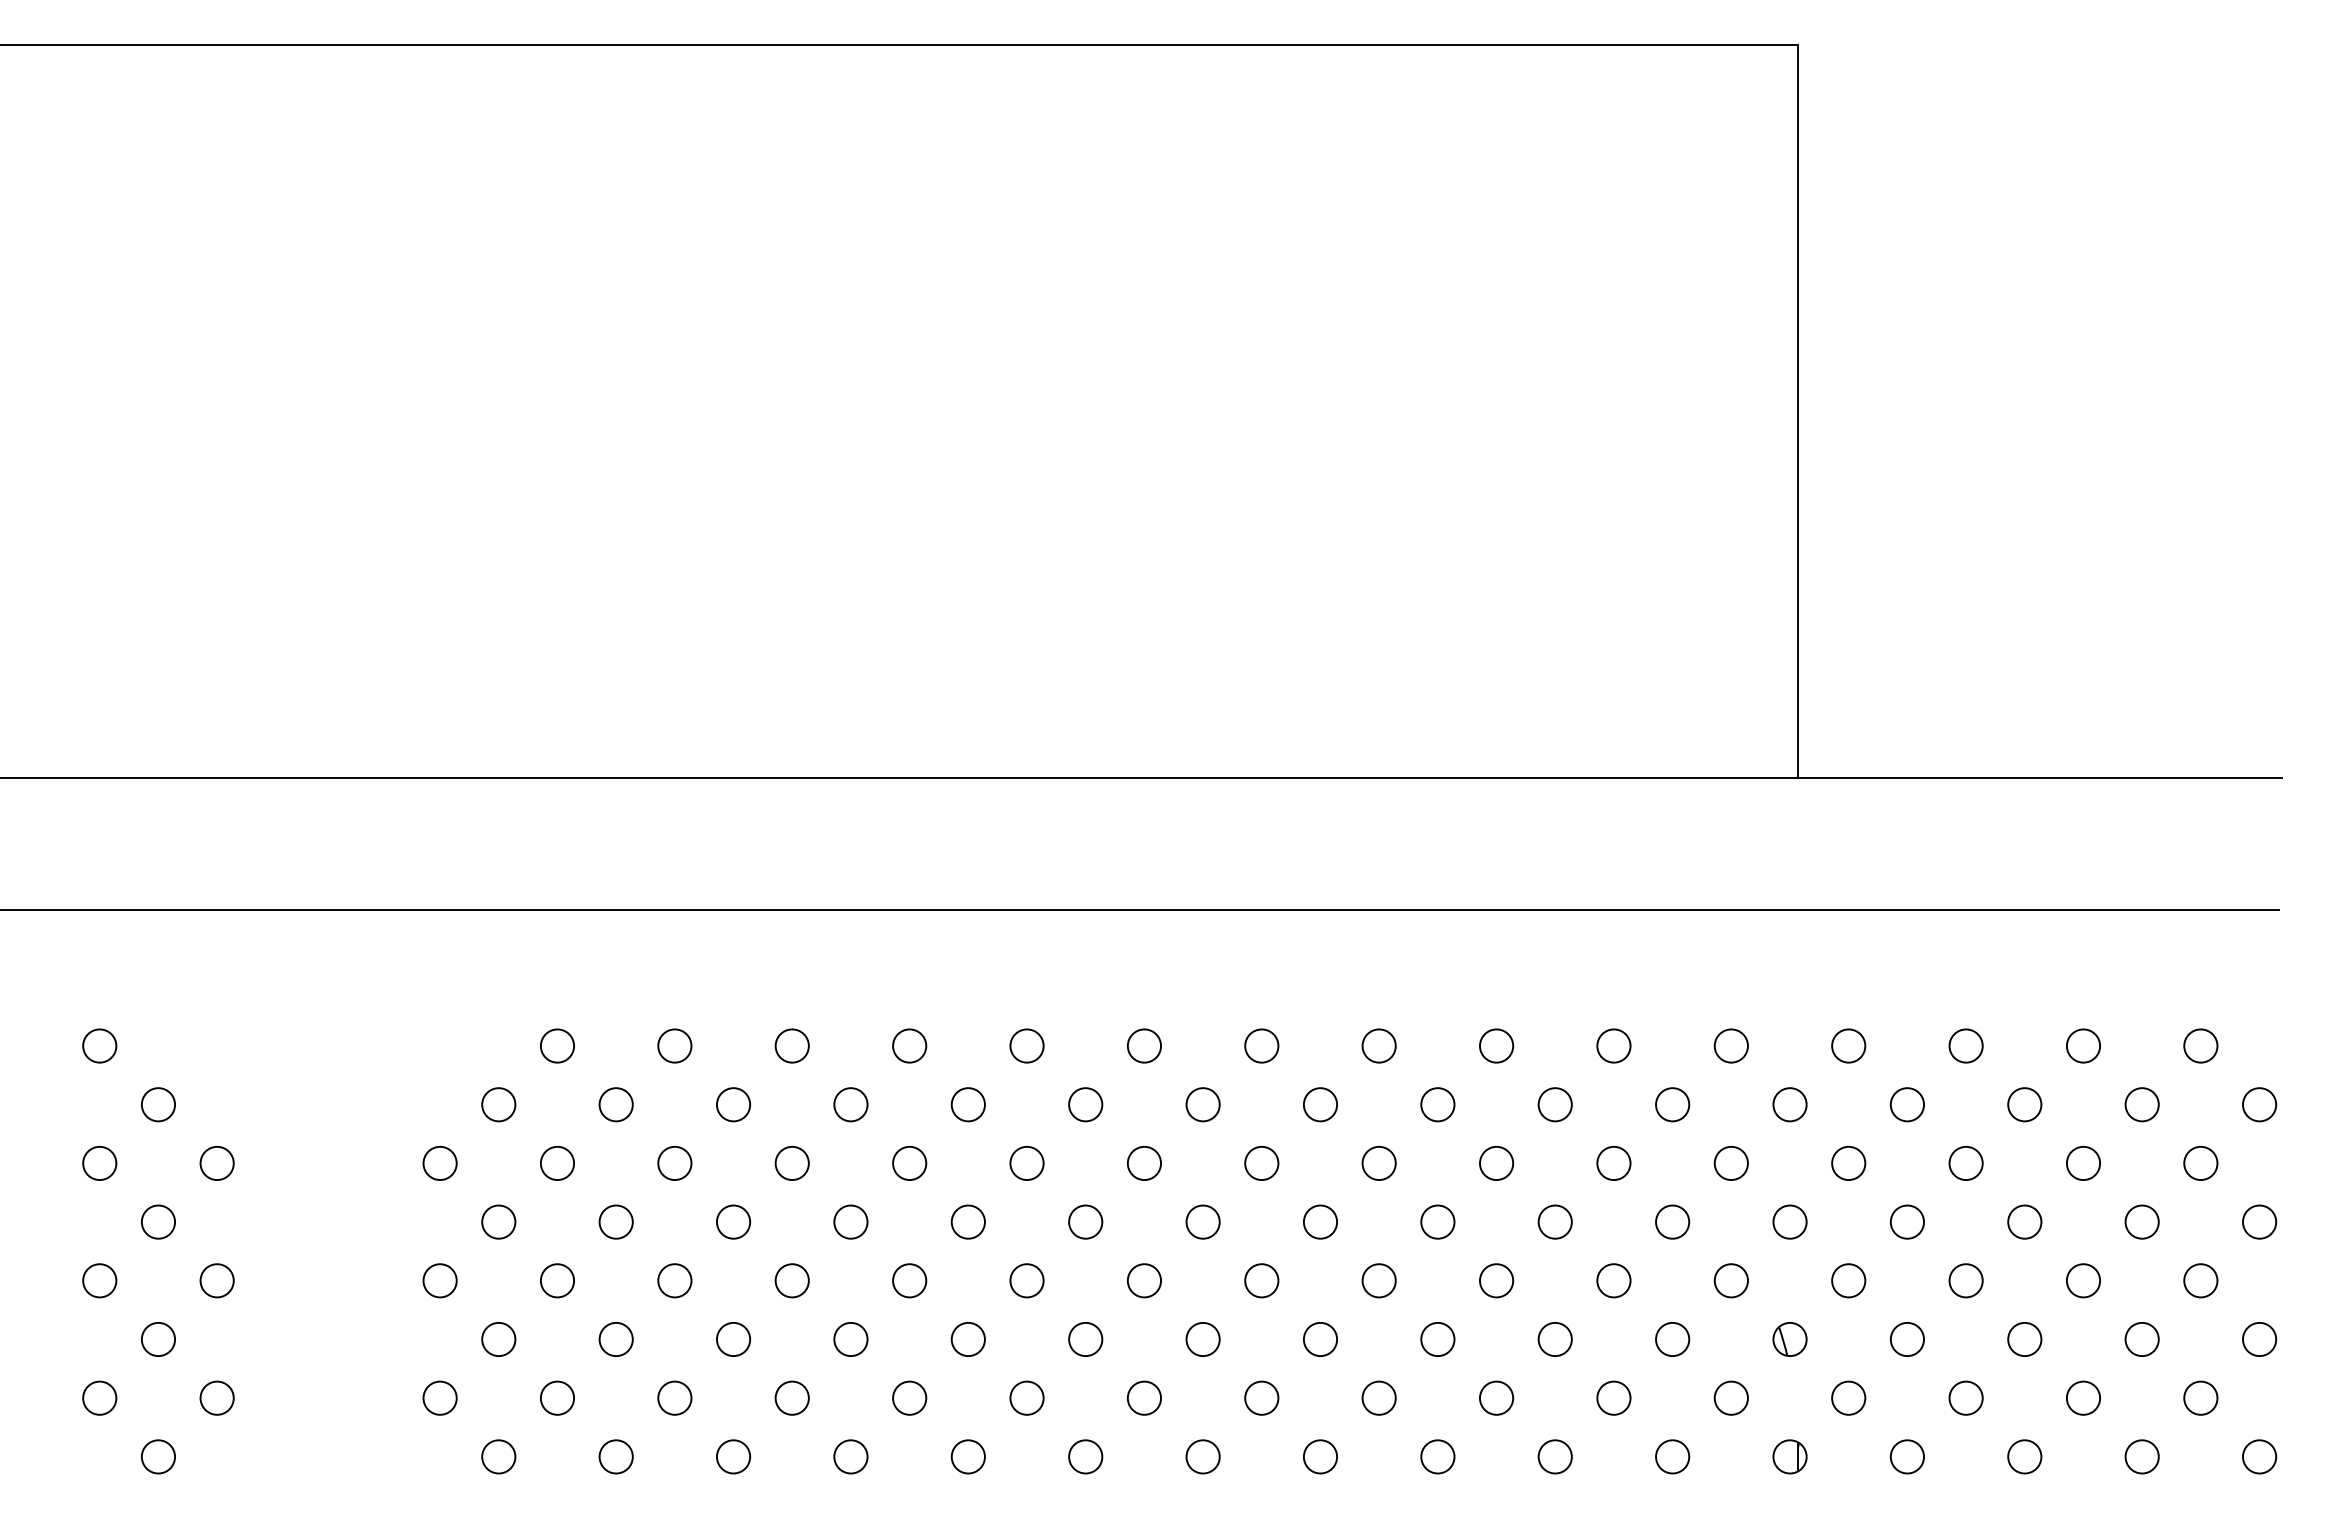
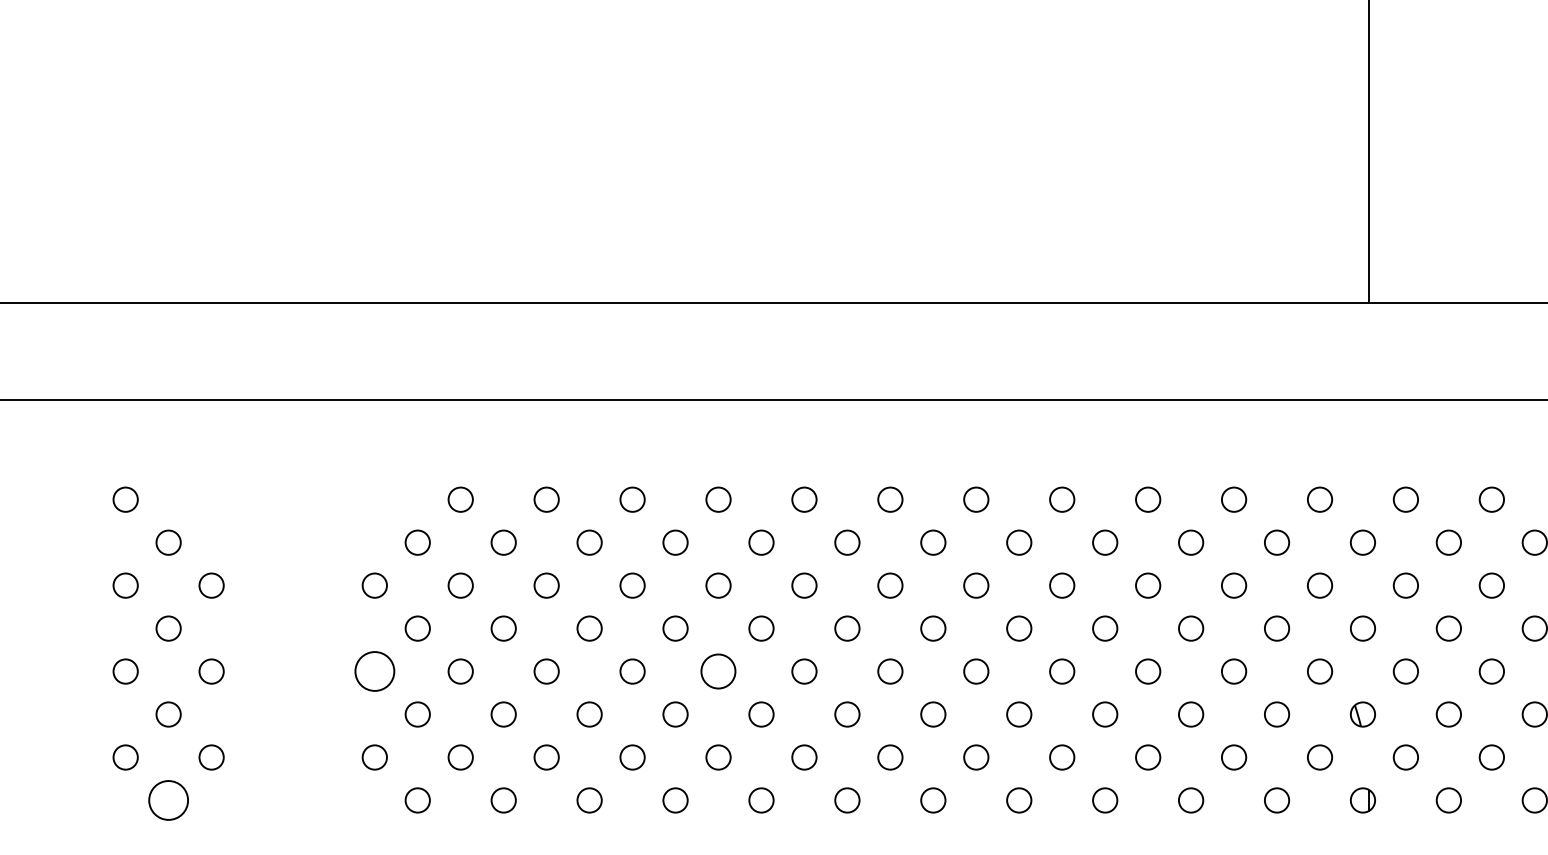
circle: (439, 1280) -> (374, 671), size x1.6
circle: (909, 1280) -> (718, 671), size x1.4
circle: (158, 1456) -> (168, 800), size x1.6

